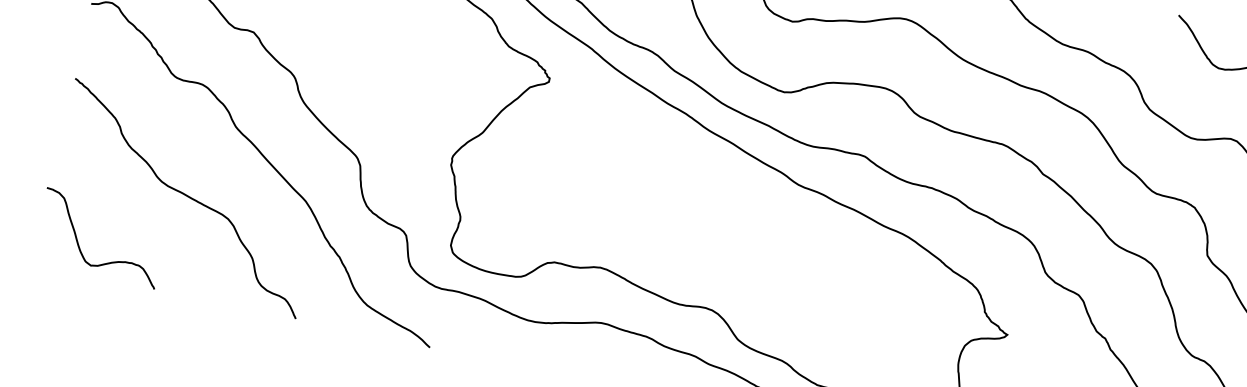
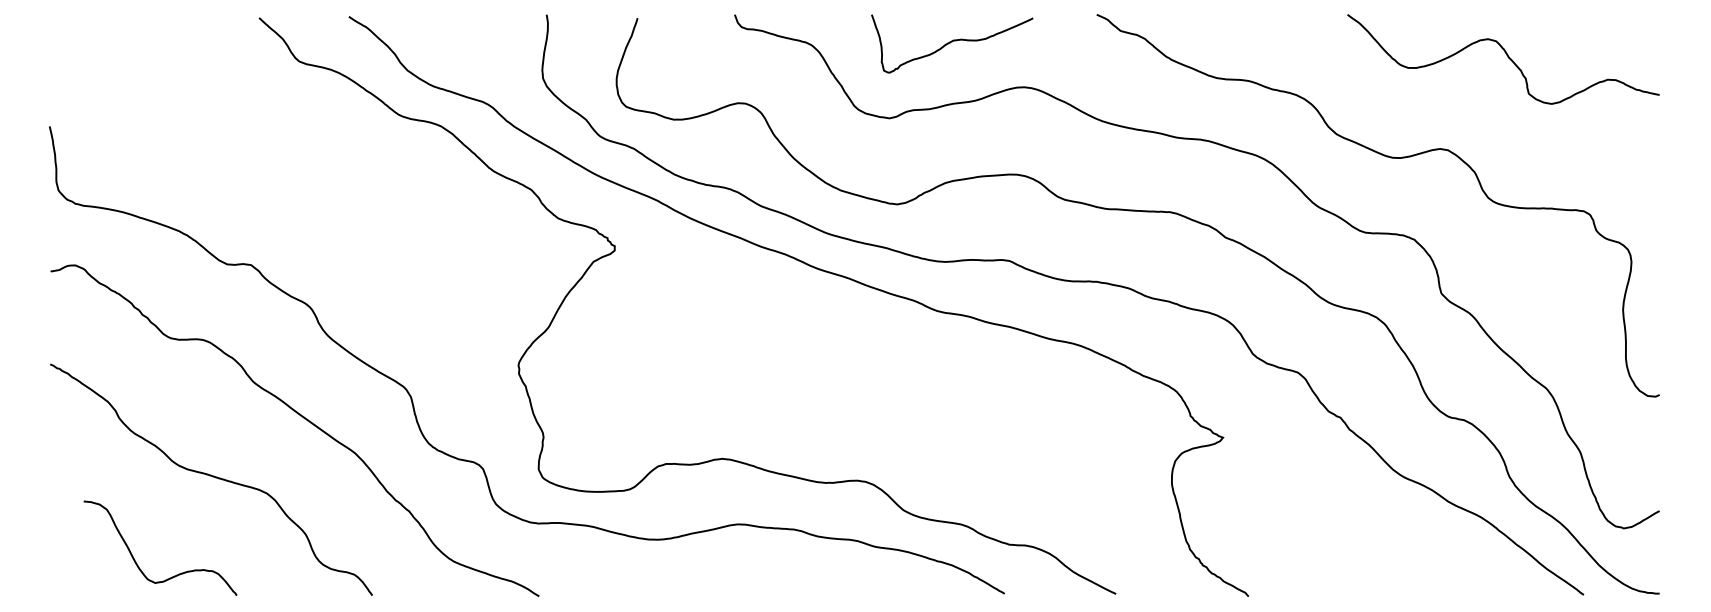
curve: (79, 245) -> (136, 561), moved

